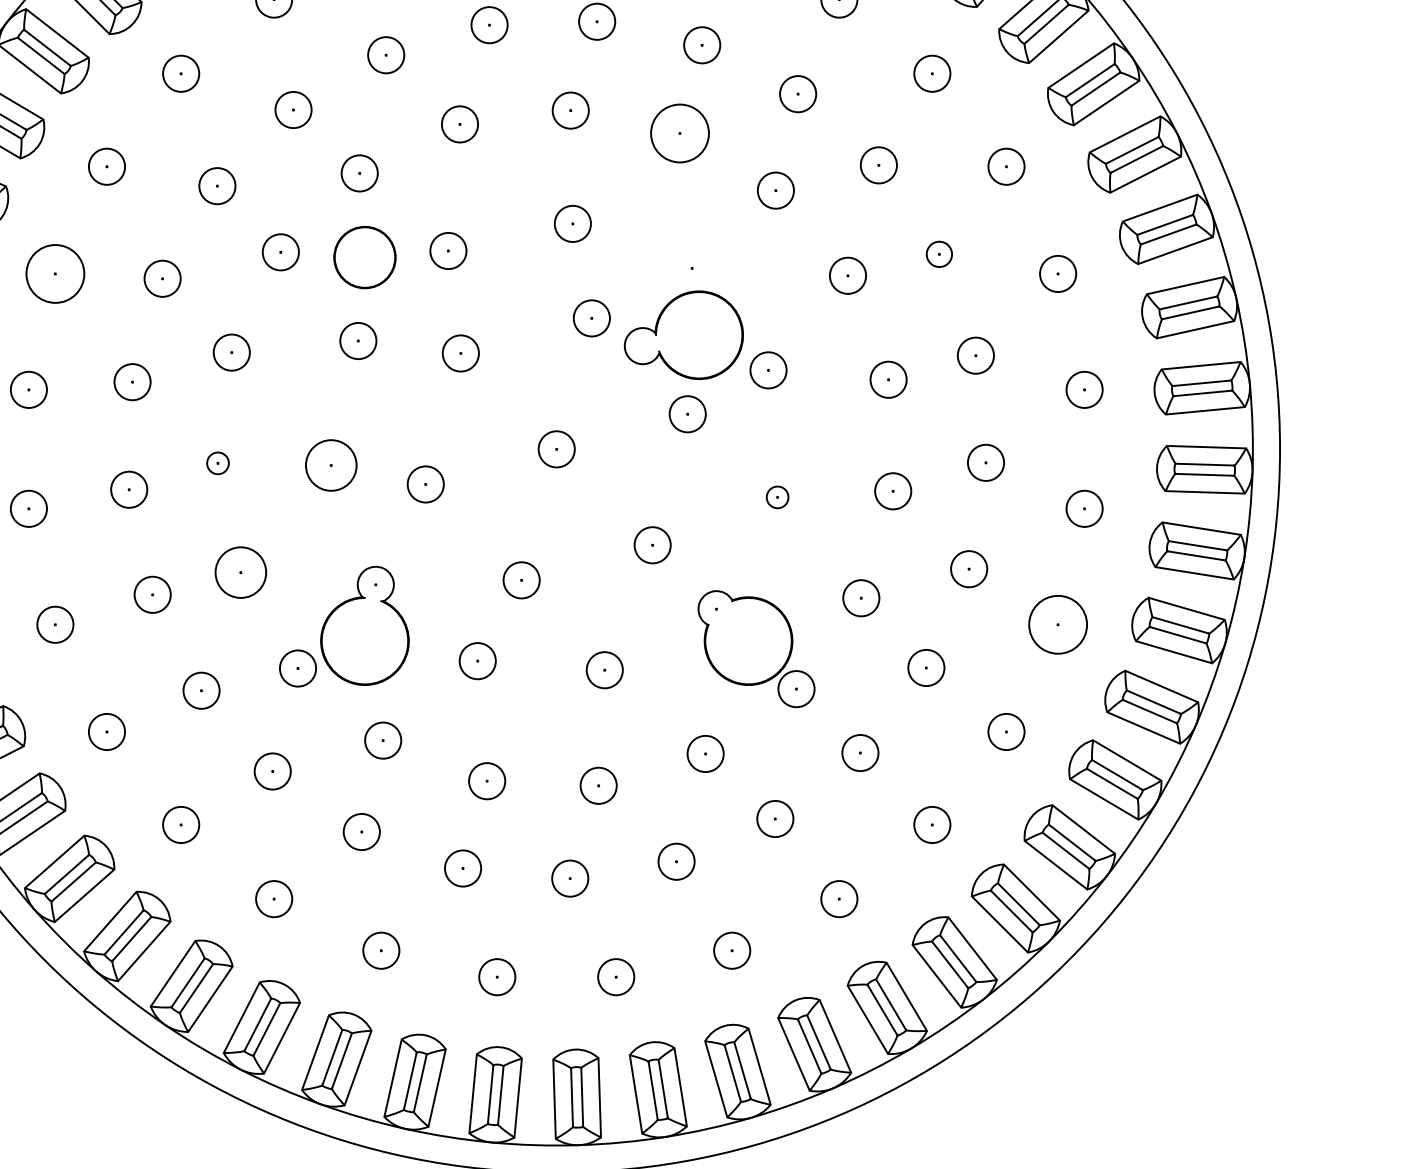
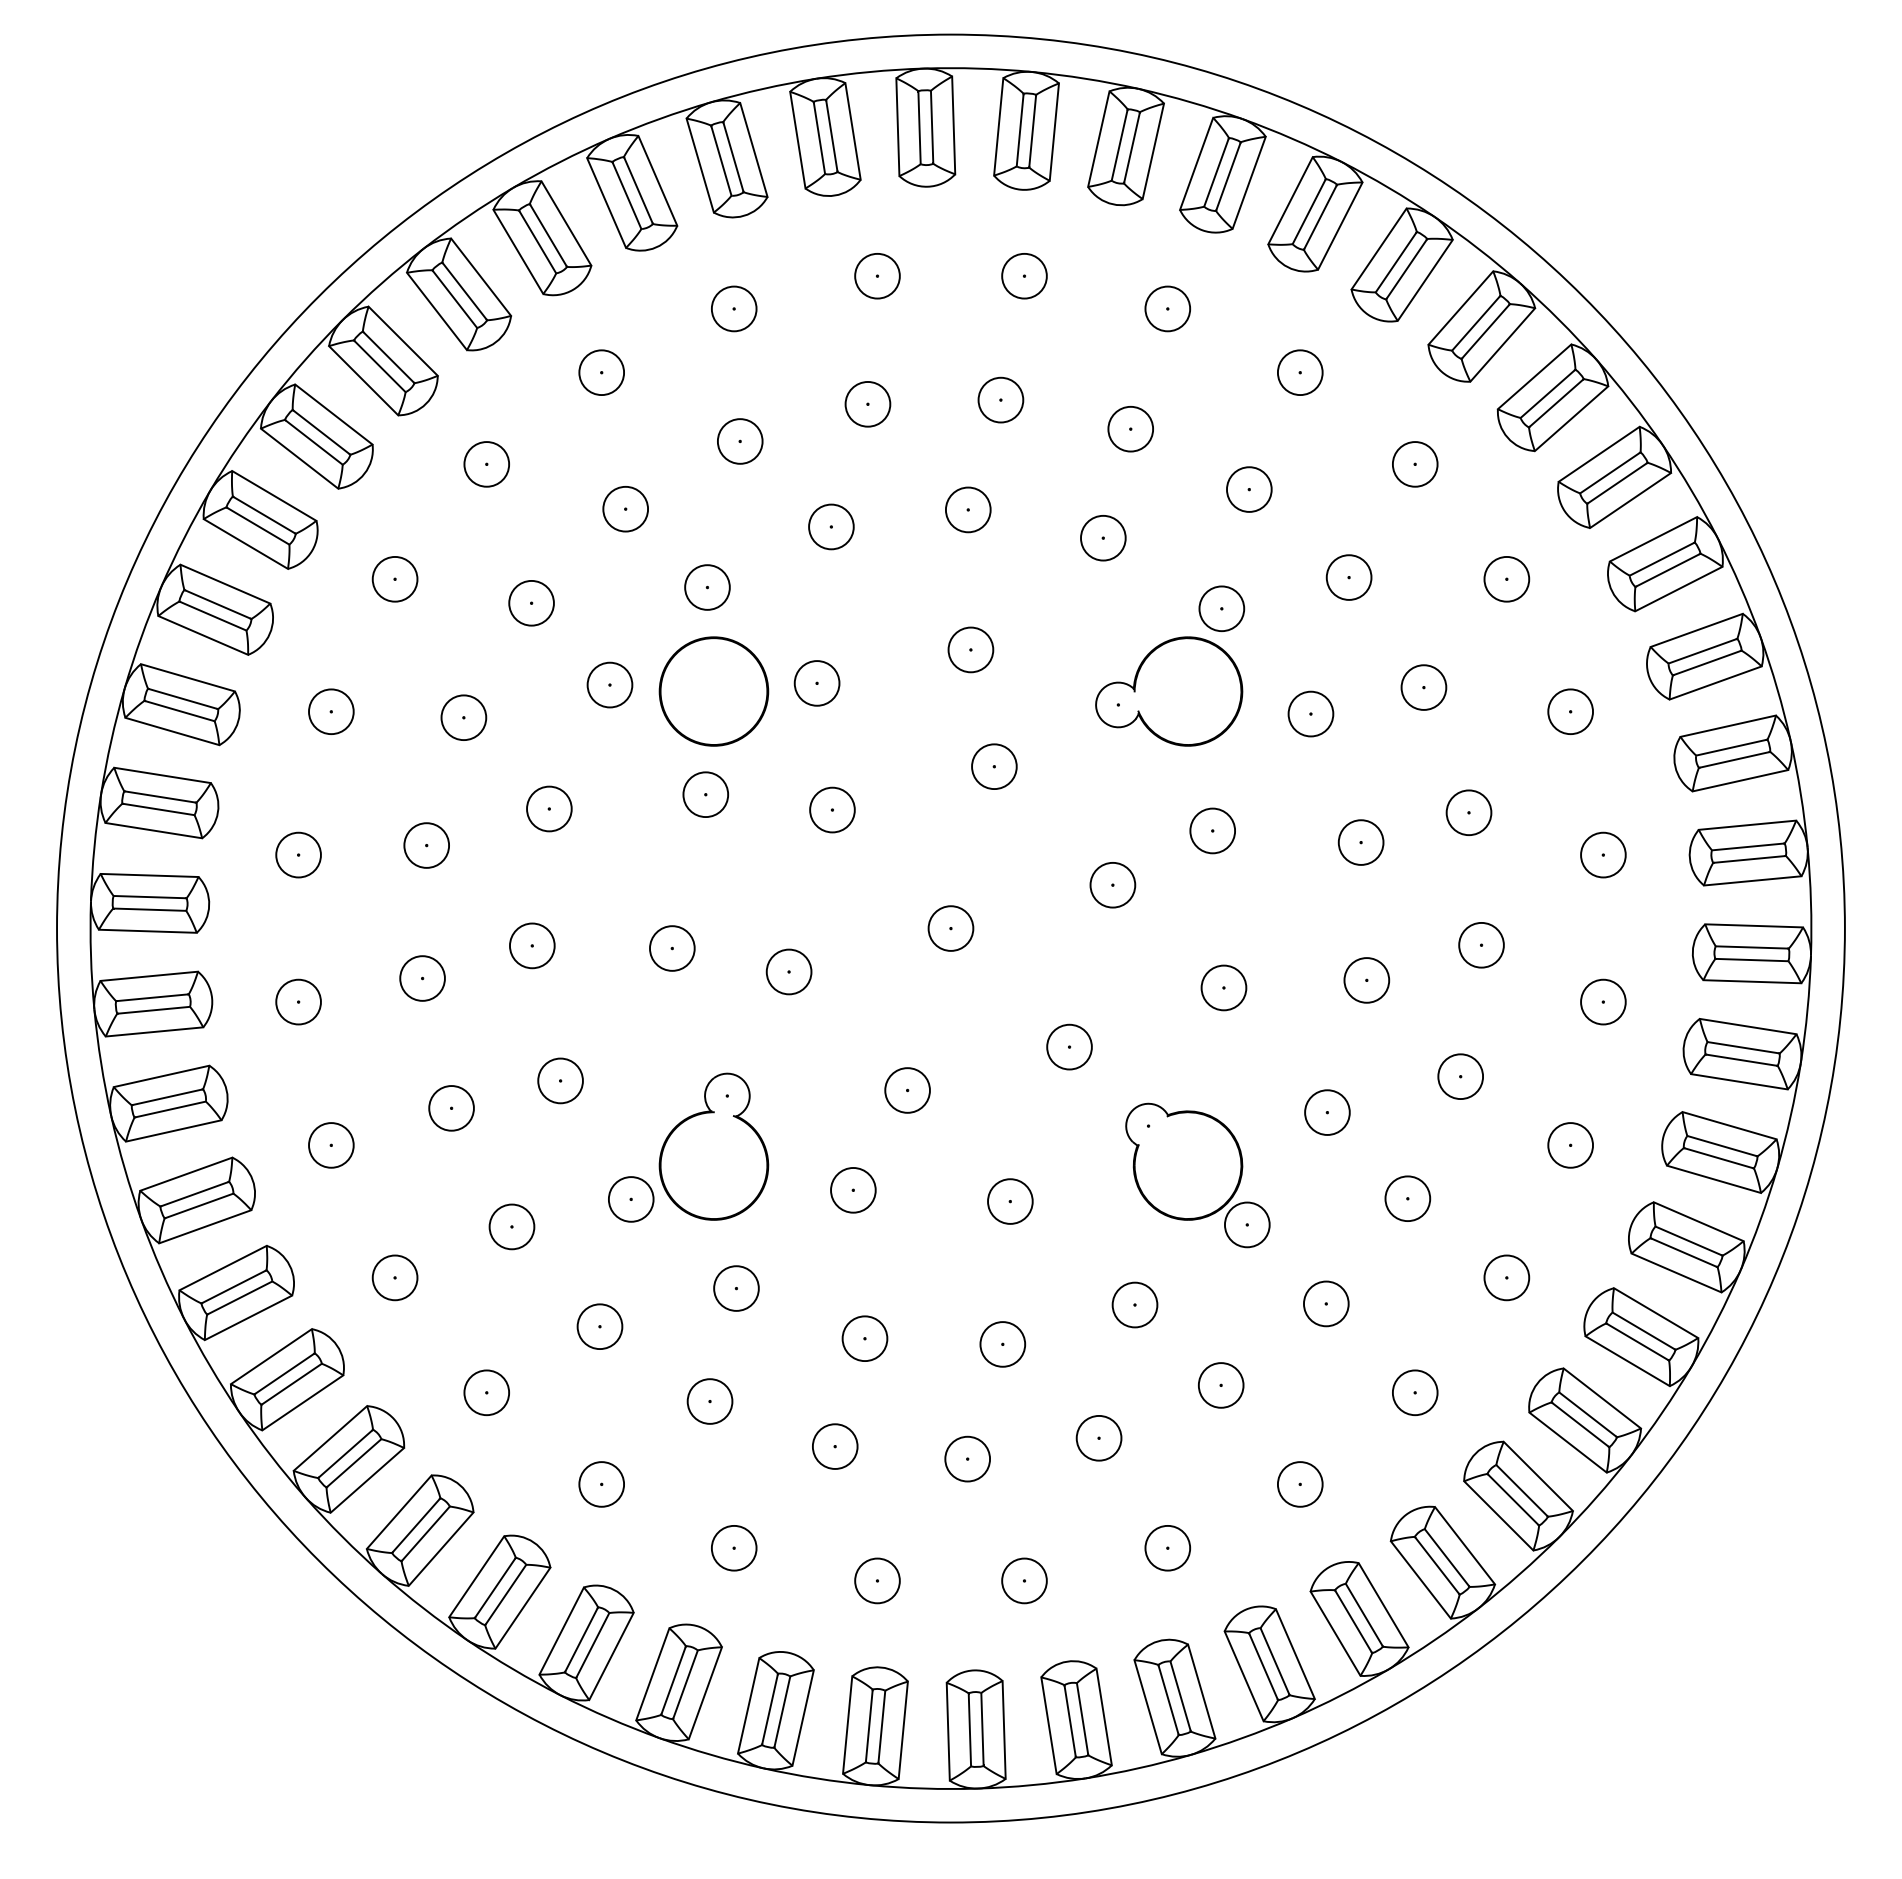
circle: (680, 132) -> (1103, 537), size x0.62
circle: (939, 254) -> (1423, 687), size x1.43
part: (364, 257) -> (713, 691), size x1.43
circle: (55, 273) -> (331, 711), size x0.62
part: (684, 335) -> (1169, 691), moved
circle: (217, 463) -> (531, 945), size x1.67
circle: (331, 465) -> (672, 948), size x0.71
circle: (777, 497) -> (1223, 987), size x1.67
circle: (240, 572) -> (560, 1080), size x0.71
circle: (1057, 624) -> (1570, 1145), size x0.62

